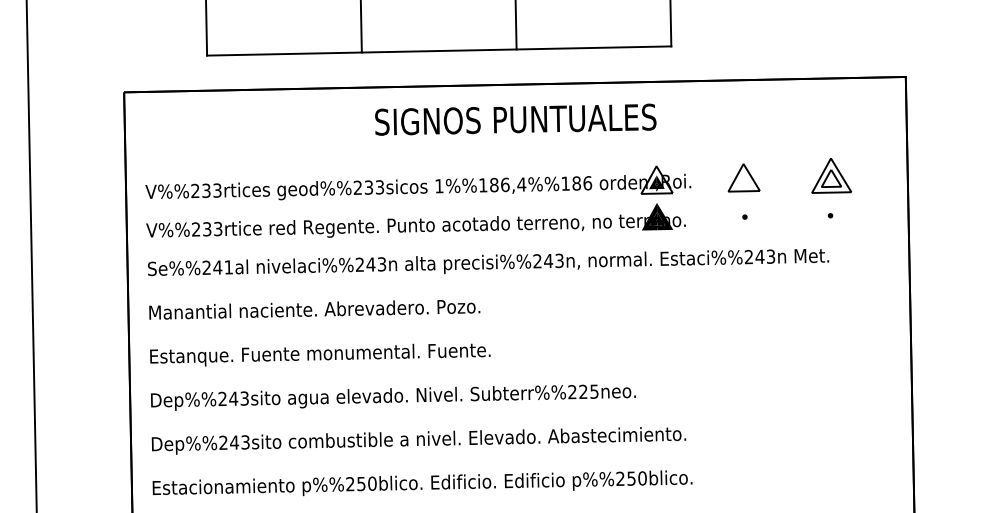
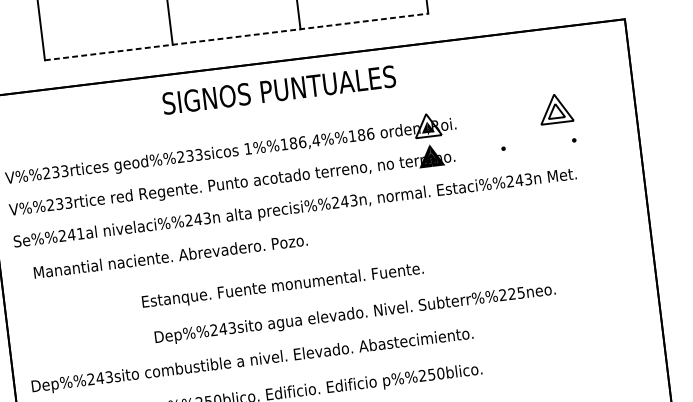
line: (439, 51) -> (236, 37), solid -> dashed
text: (515, 119) -> (279, 89), moved
part: (831, 175) -> (555, 108), moved
part: (743, 177) -> (499, 116), removed
text: (314, 309) -> (170, 256), moved
text: (320, 354) -> (283, 285), moved
text: (393, 397) -> (355, 314), moved

